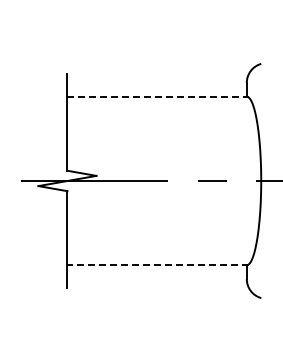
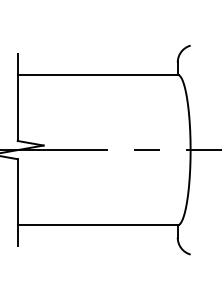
line: (158, 97) -> (98, 75), dashed -> solid
line: (158, 264) -> (98, 224), dashed -> solid

